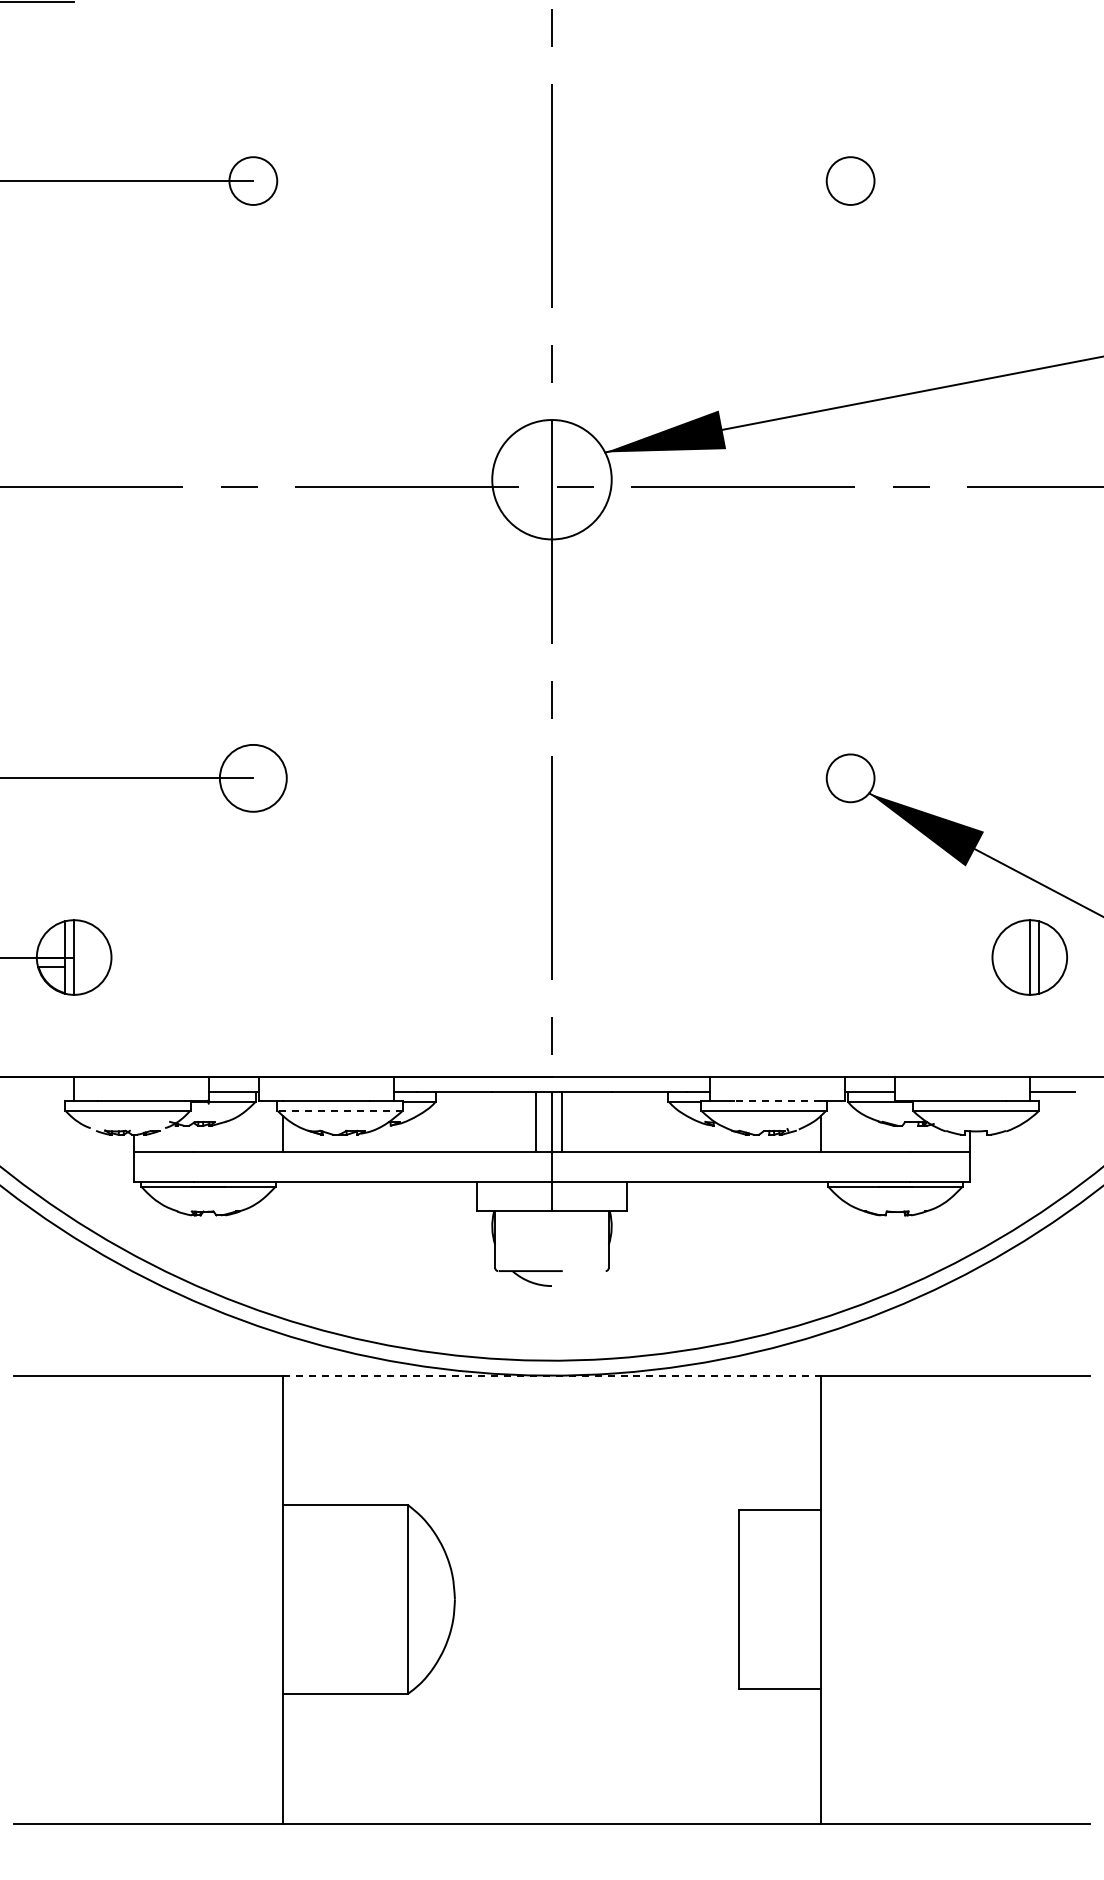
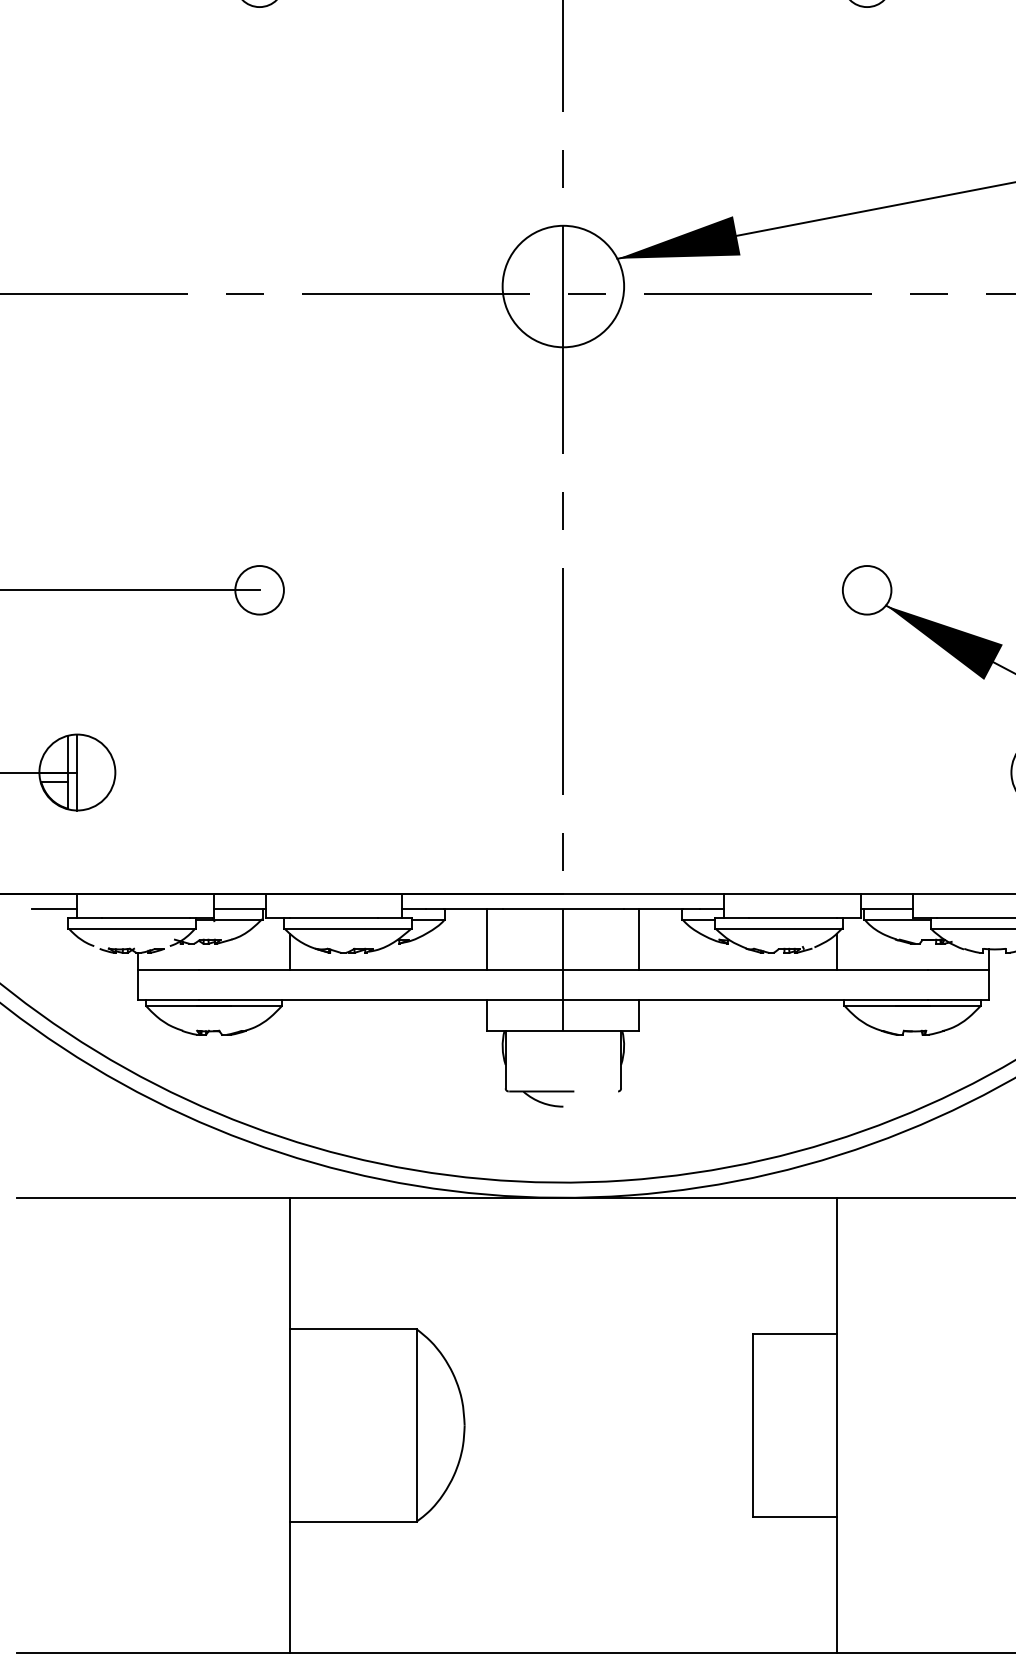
circle: (253, 778) -> (259, 590), size x0.71
line: (51, 1091) -> (54, 908), added
line: (776, 1100) -> (791, 917), dashed -> solid
line: (339, 1111) -> (347, 929), dashed -> solid
line: (536, 1121) -> (487, 939), moved
line: (561, 1121) -> (639, 939), moved
line: (551, 1375) -> (562, 1197), dashed -> solid

